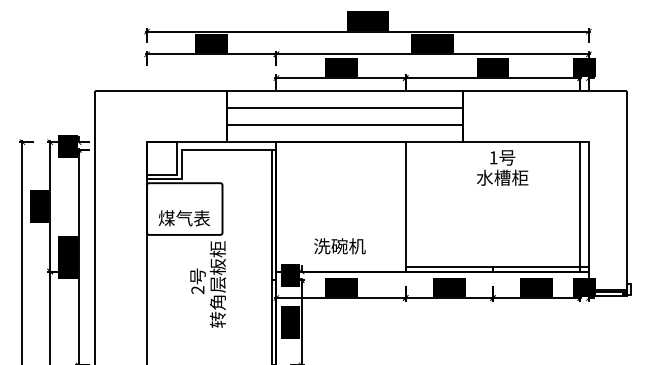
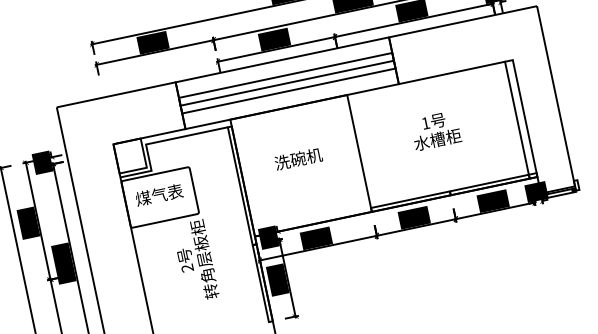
line: (344, 116) -> (286, 83), added
text: (502, 167) -> (435, 130), moved
text: (183, 218) -> (158, 195), moved
text: (339, 246) -> (298, 159), moved

